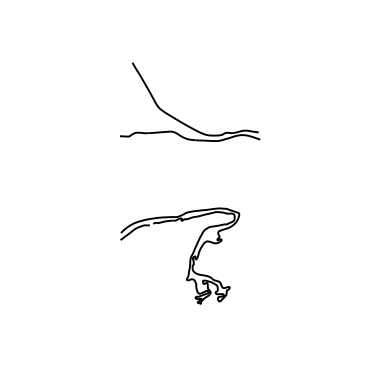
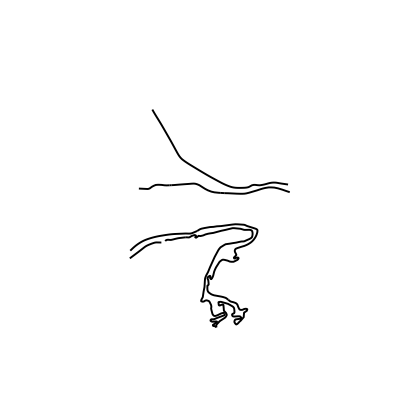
part: (180, 120) -> (203, 171), moved

